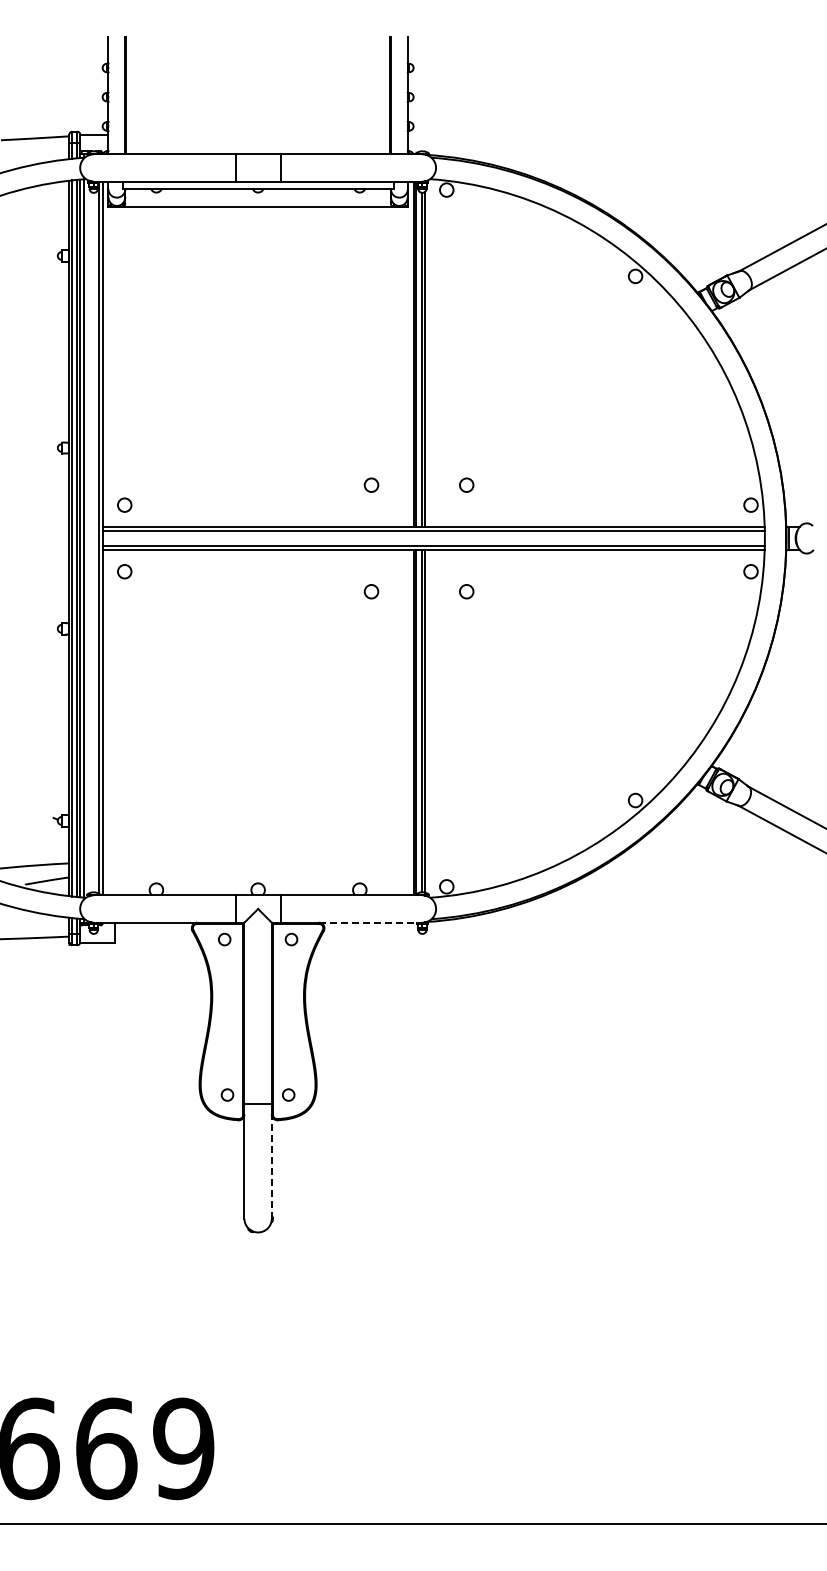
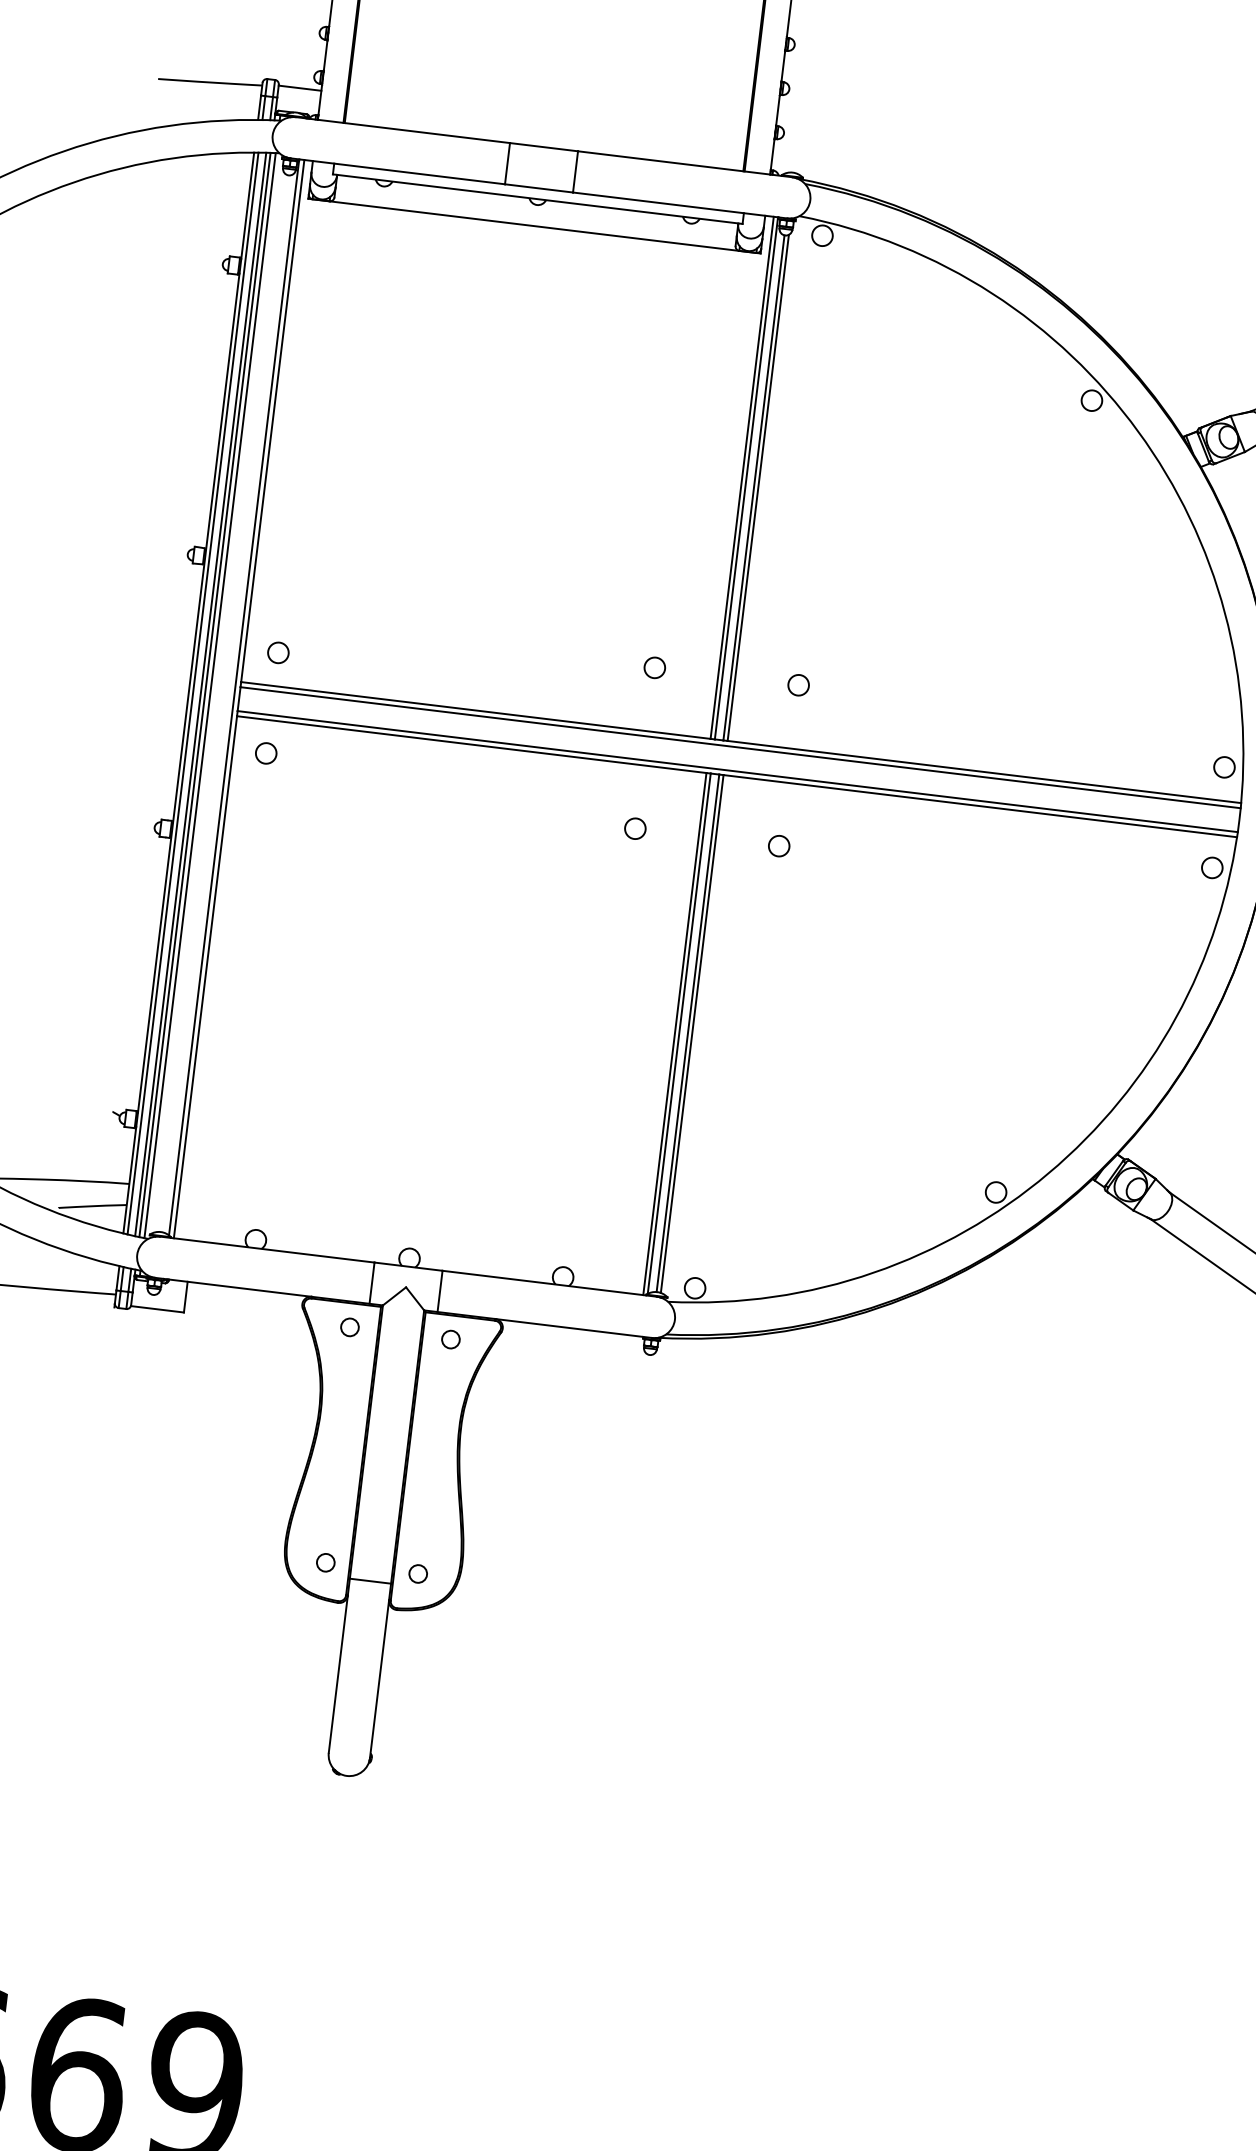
line: (370, 922) -> (573, 1328), dashed -> solid
line: (271, 1166) -> (379, 1678), dashed -> solid

